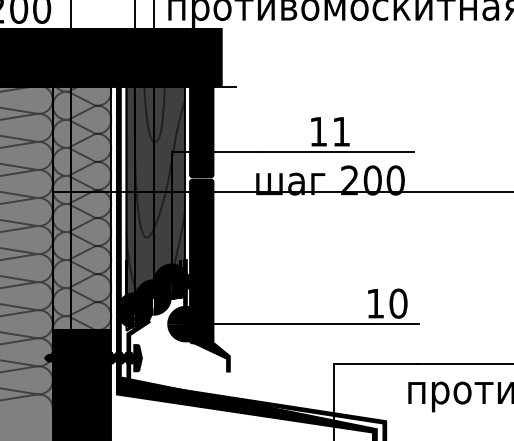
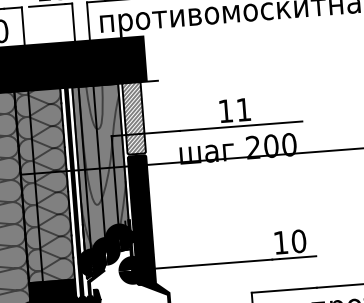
fill: (201, 131) -> (133, 118), removed
fill: (155, 191) -> (101, 167), removed

